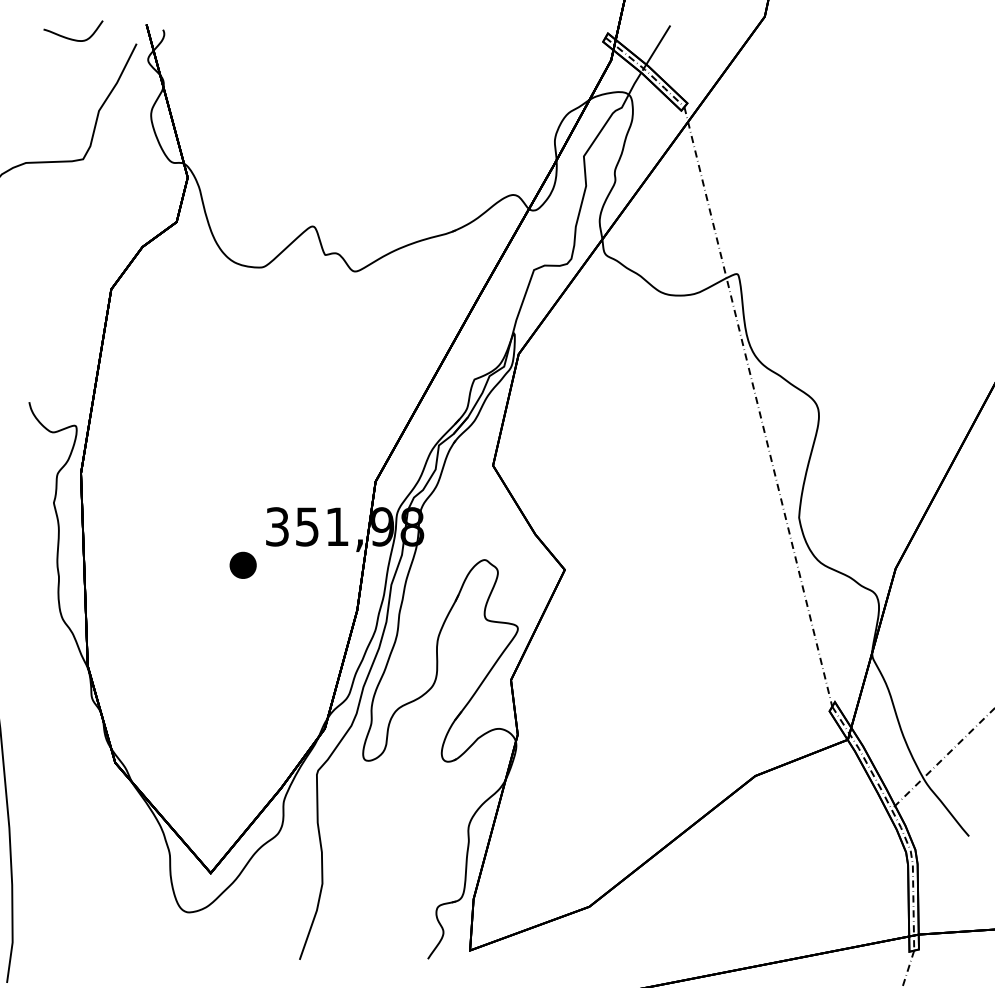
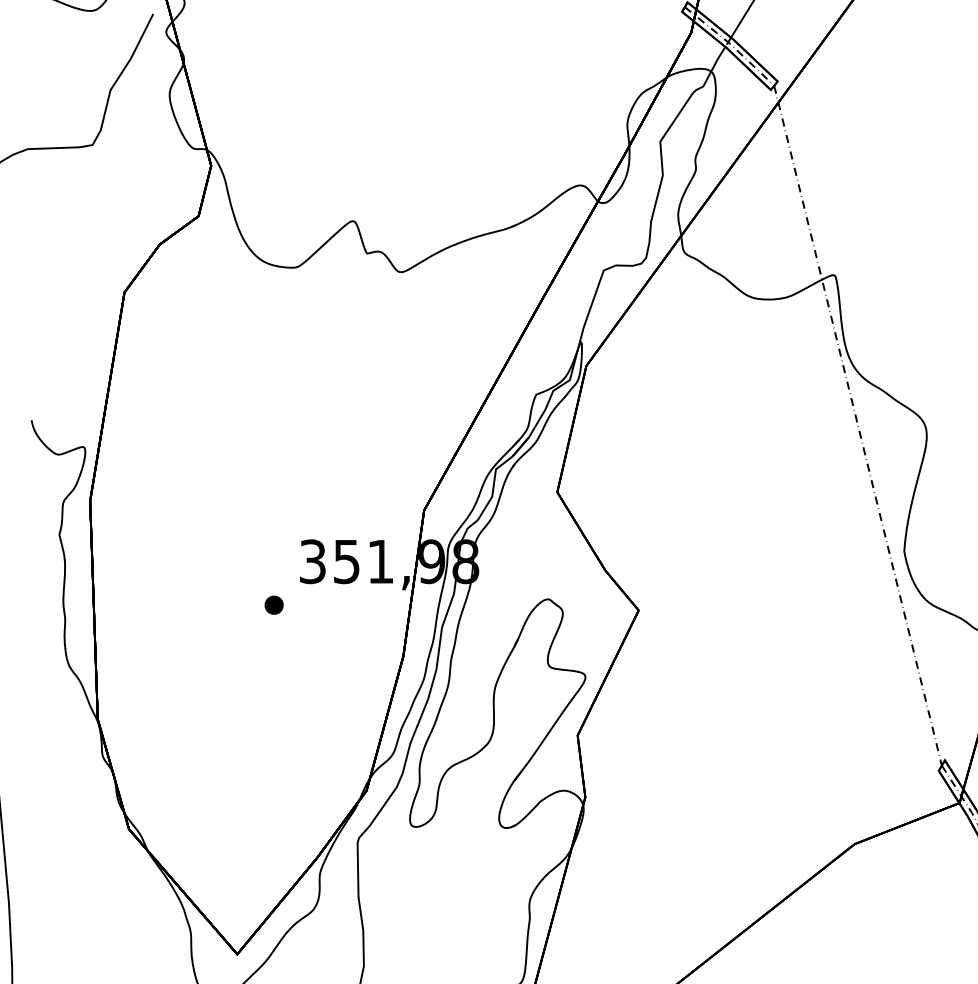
part: (243, 564) -> (274, 604), size x0.62

